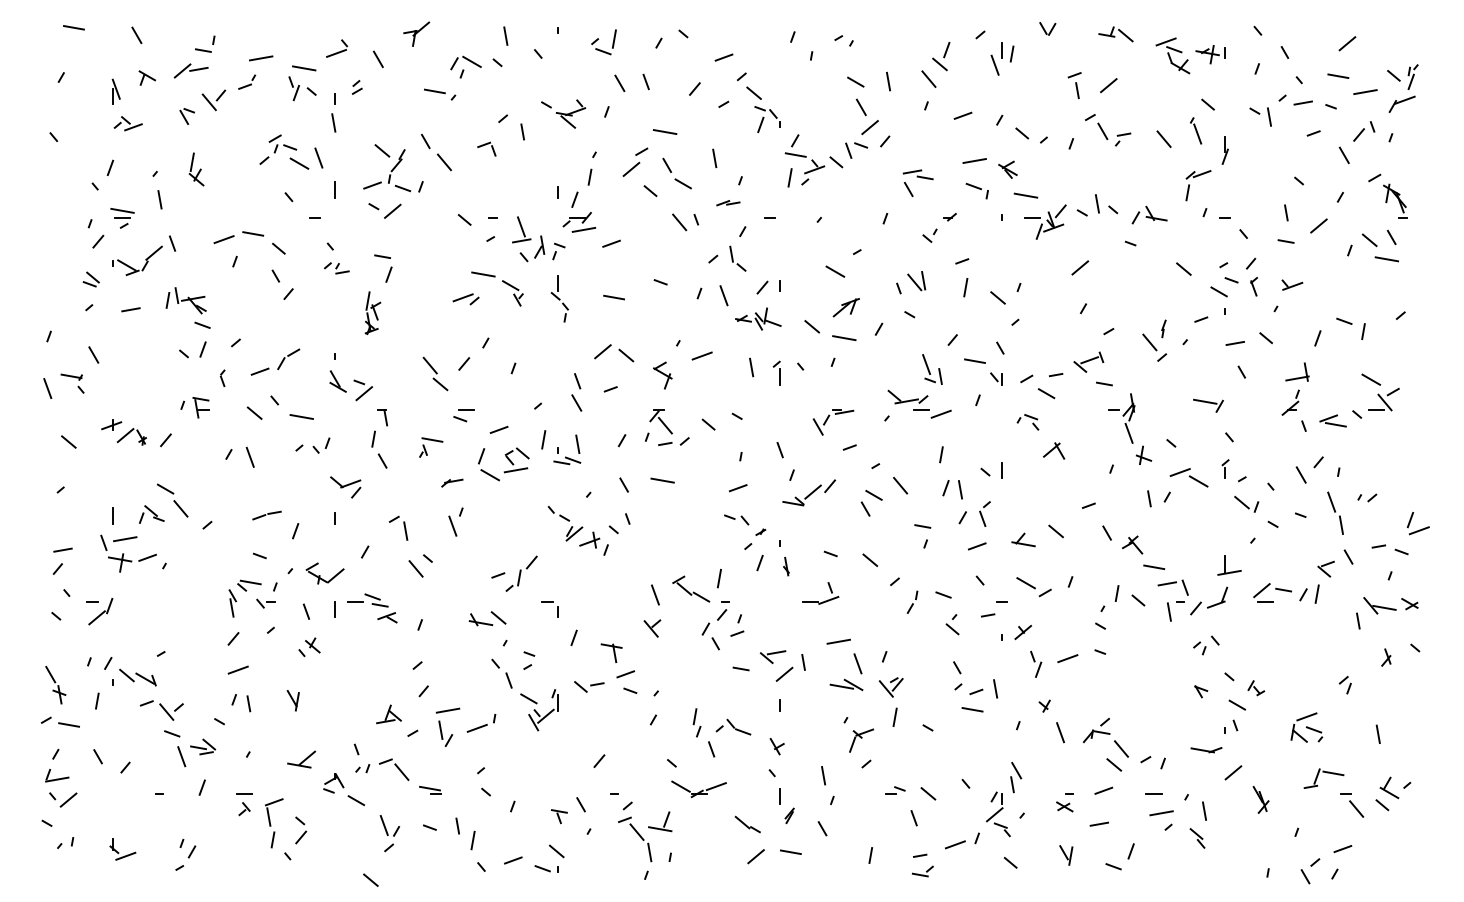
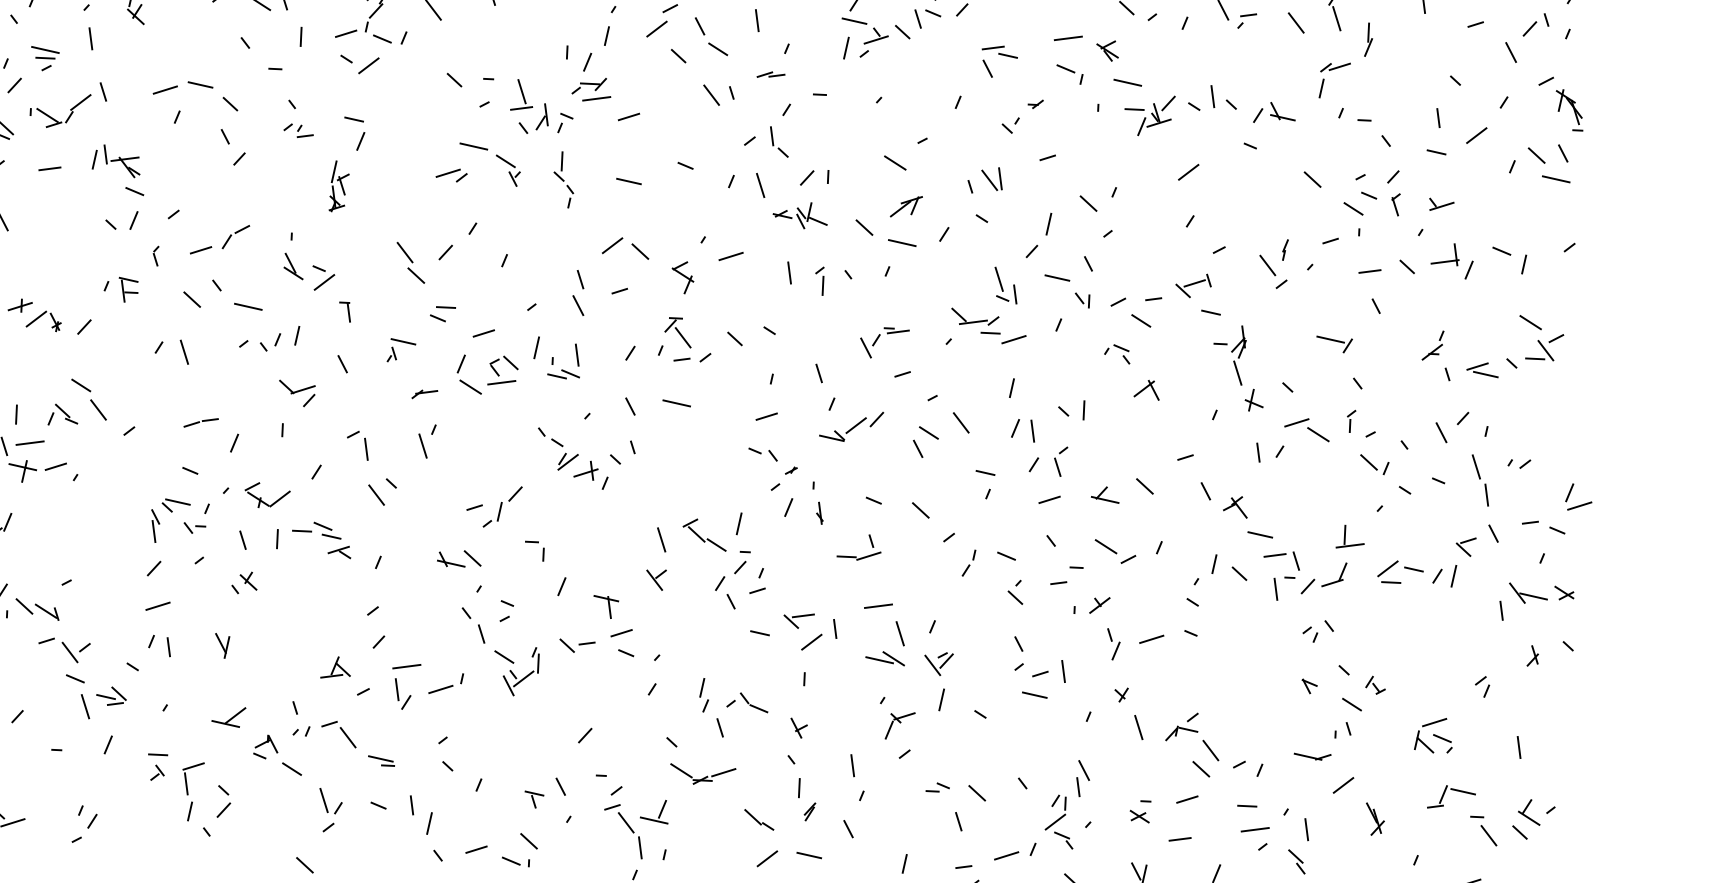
line: (965, 287) -> (1048, 224), moved
part: (1297, 371) -> (1445, 253), moved
line: (373, 438) -> (297, 334), moved

